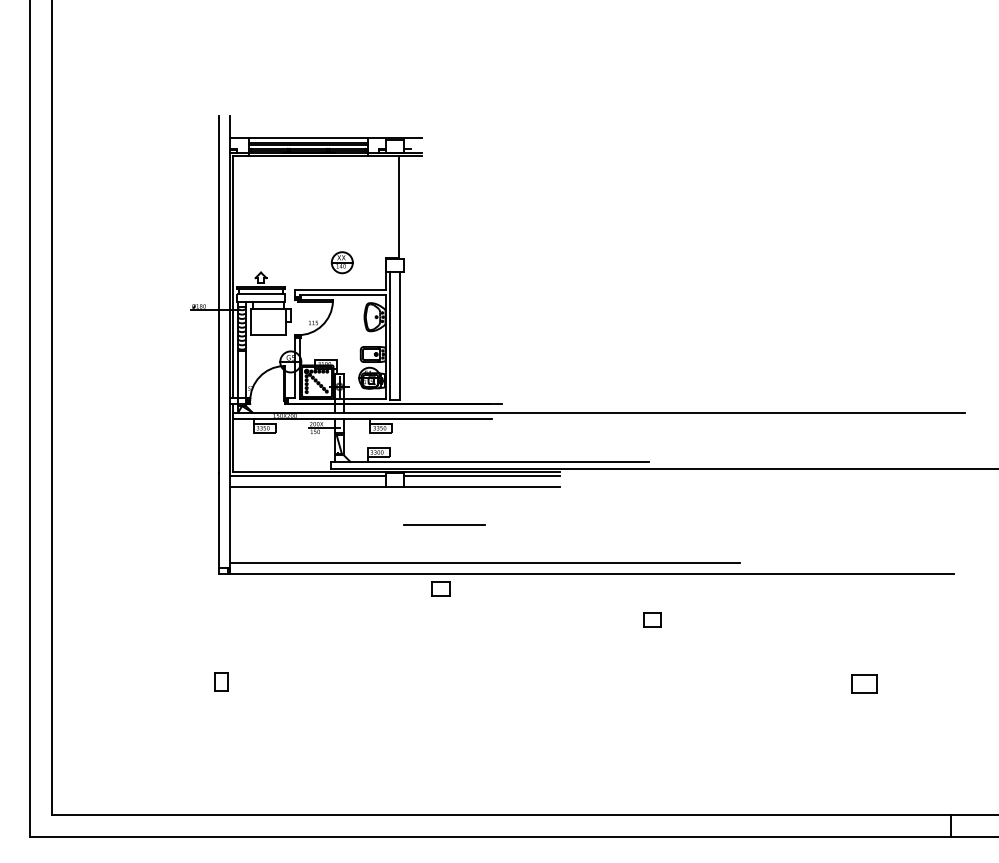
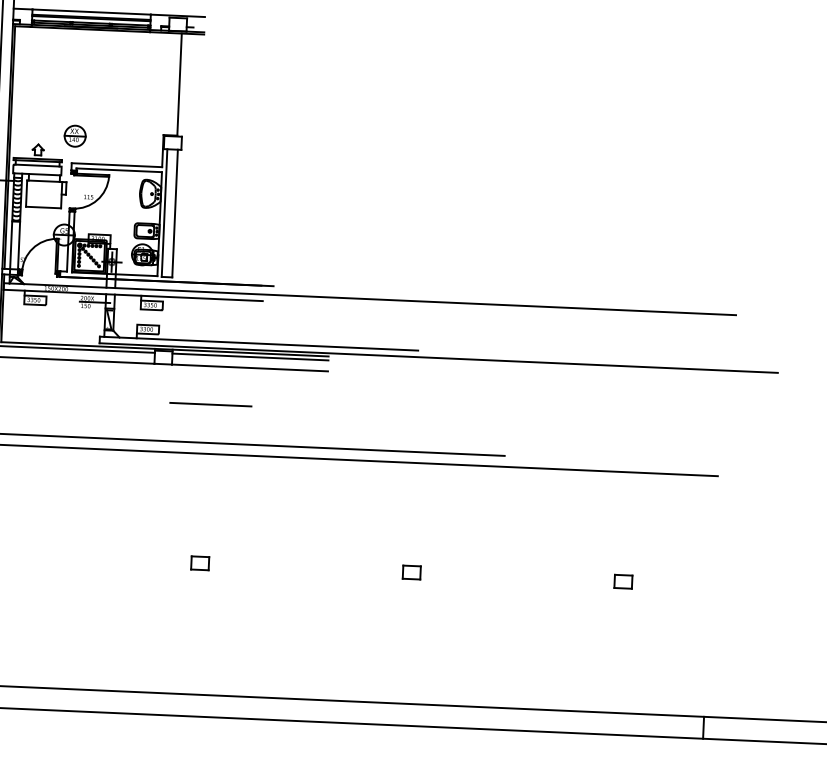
part: (341, 262) -> (74, 135), moved
part: (440, 588) -> (199, 562), moved
part: (652, 619) -> (411, 572), moved
part: (864, 683) -> (623, 581), size x0.71

